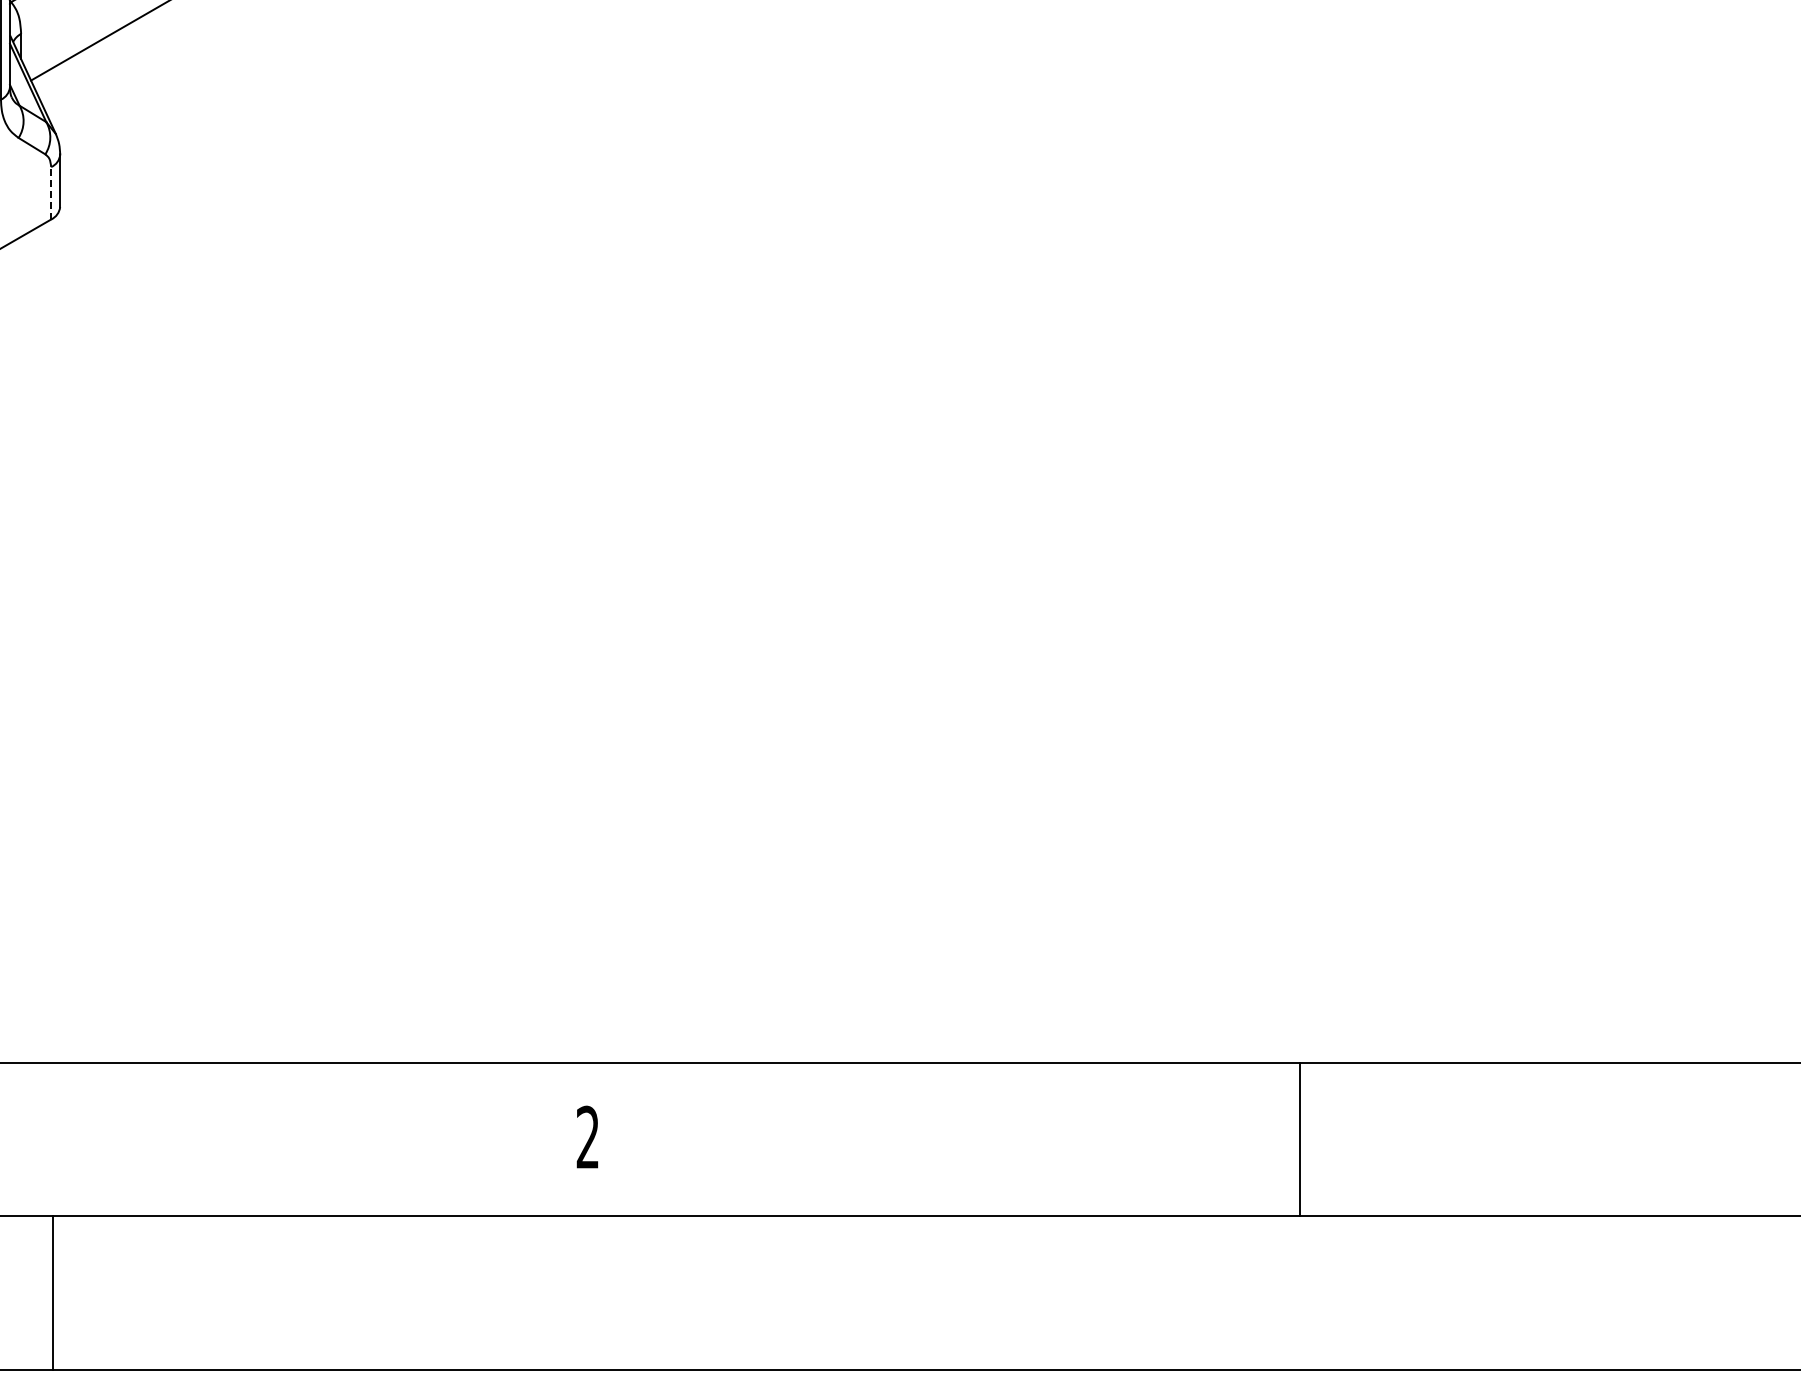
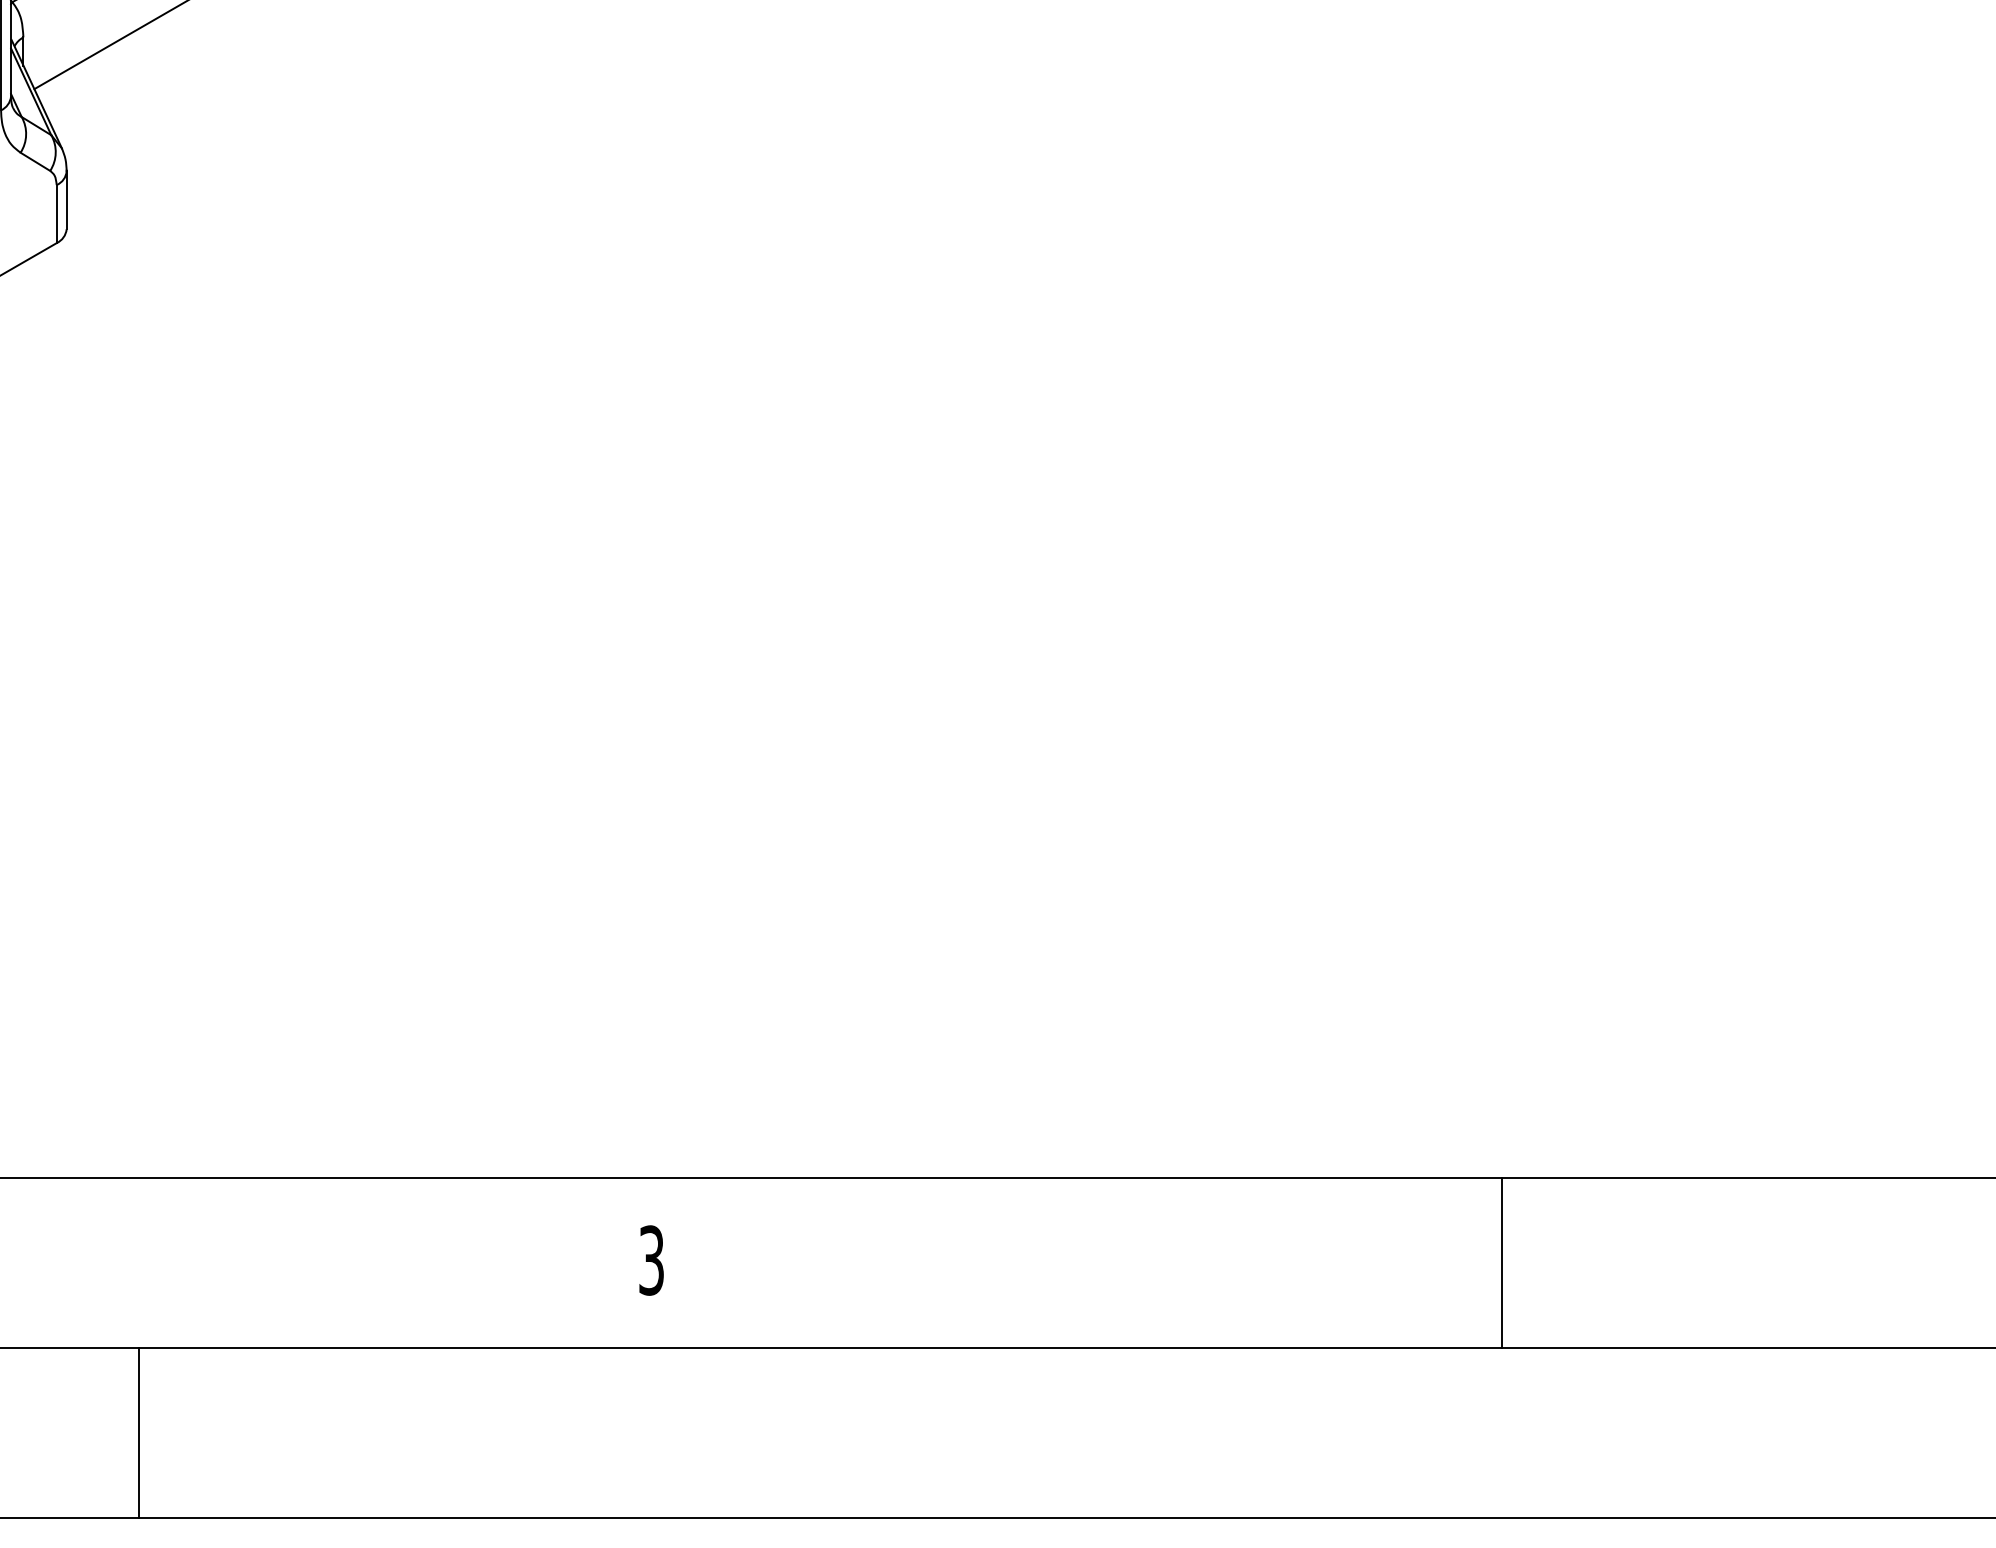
line: (51, 192) -> (57, 213), dashed -> solid
text: (587, 1137) -> (651, 1260), 2 -> 3
line: (1300, 1139) -> (1502, 1262), moved
line: (52, 1293) -> (139, 1433), moved

